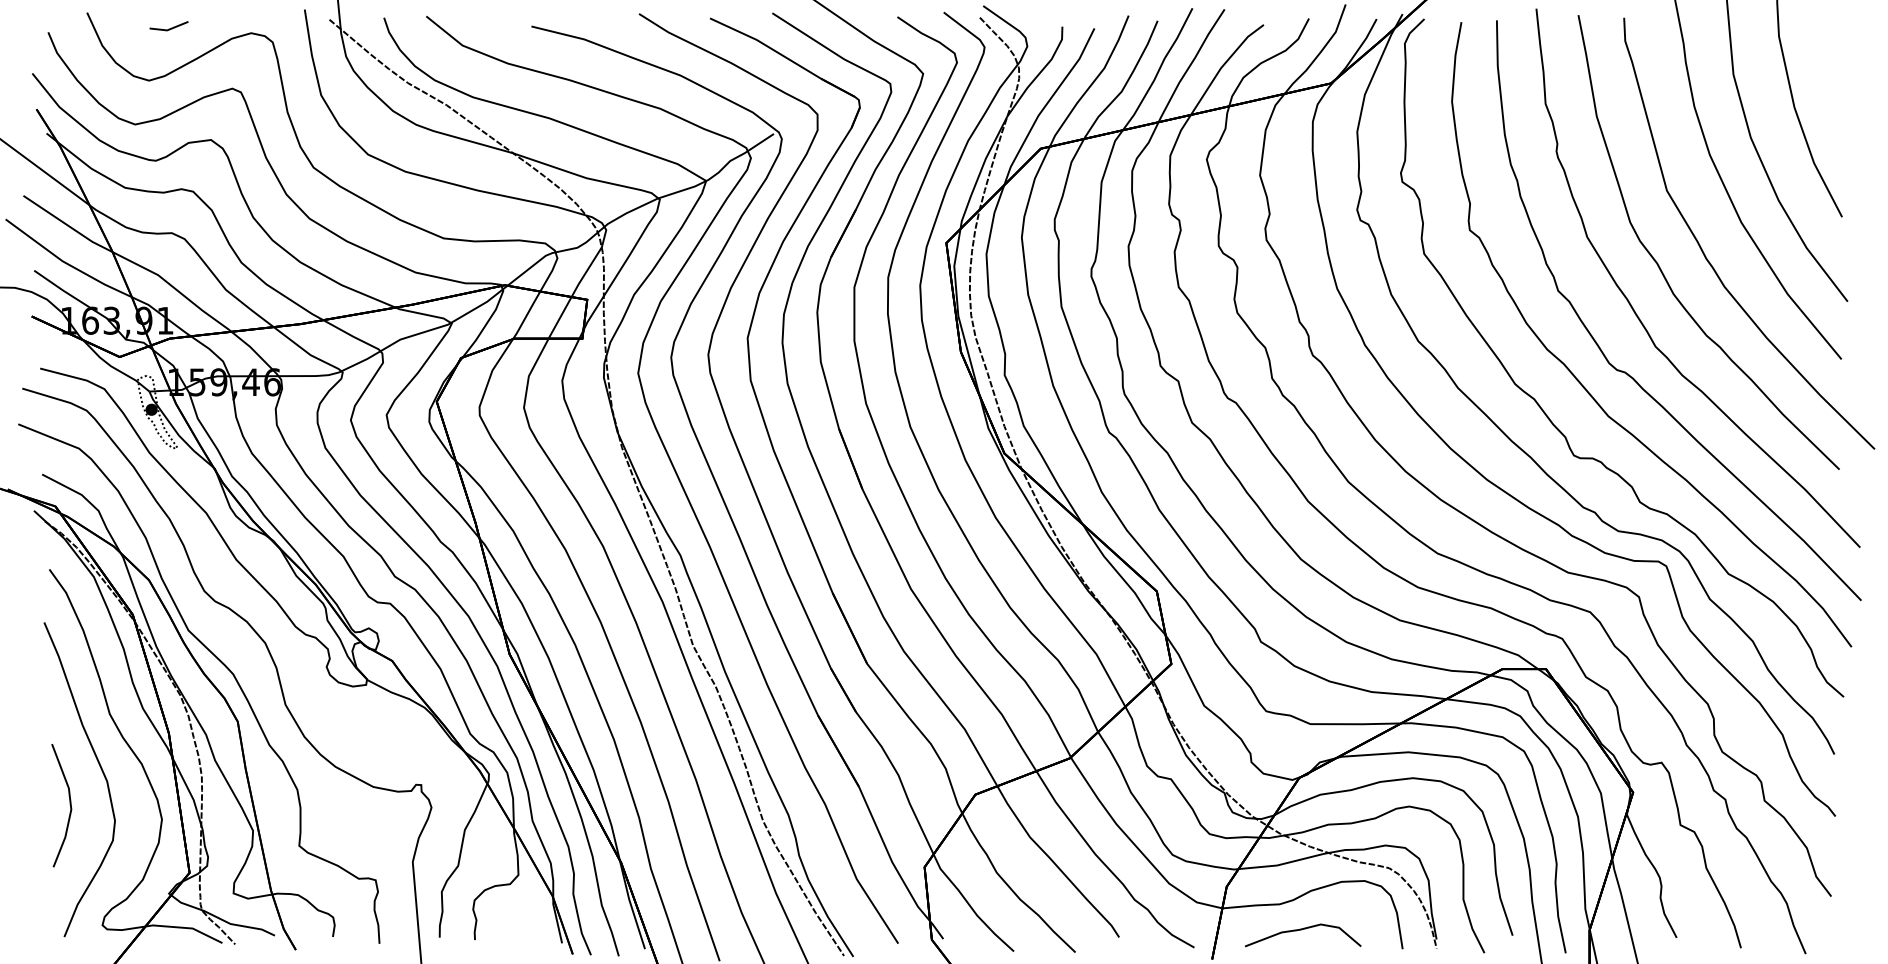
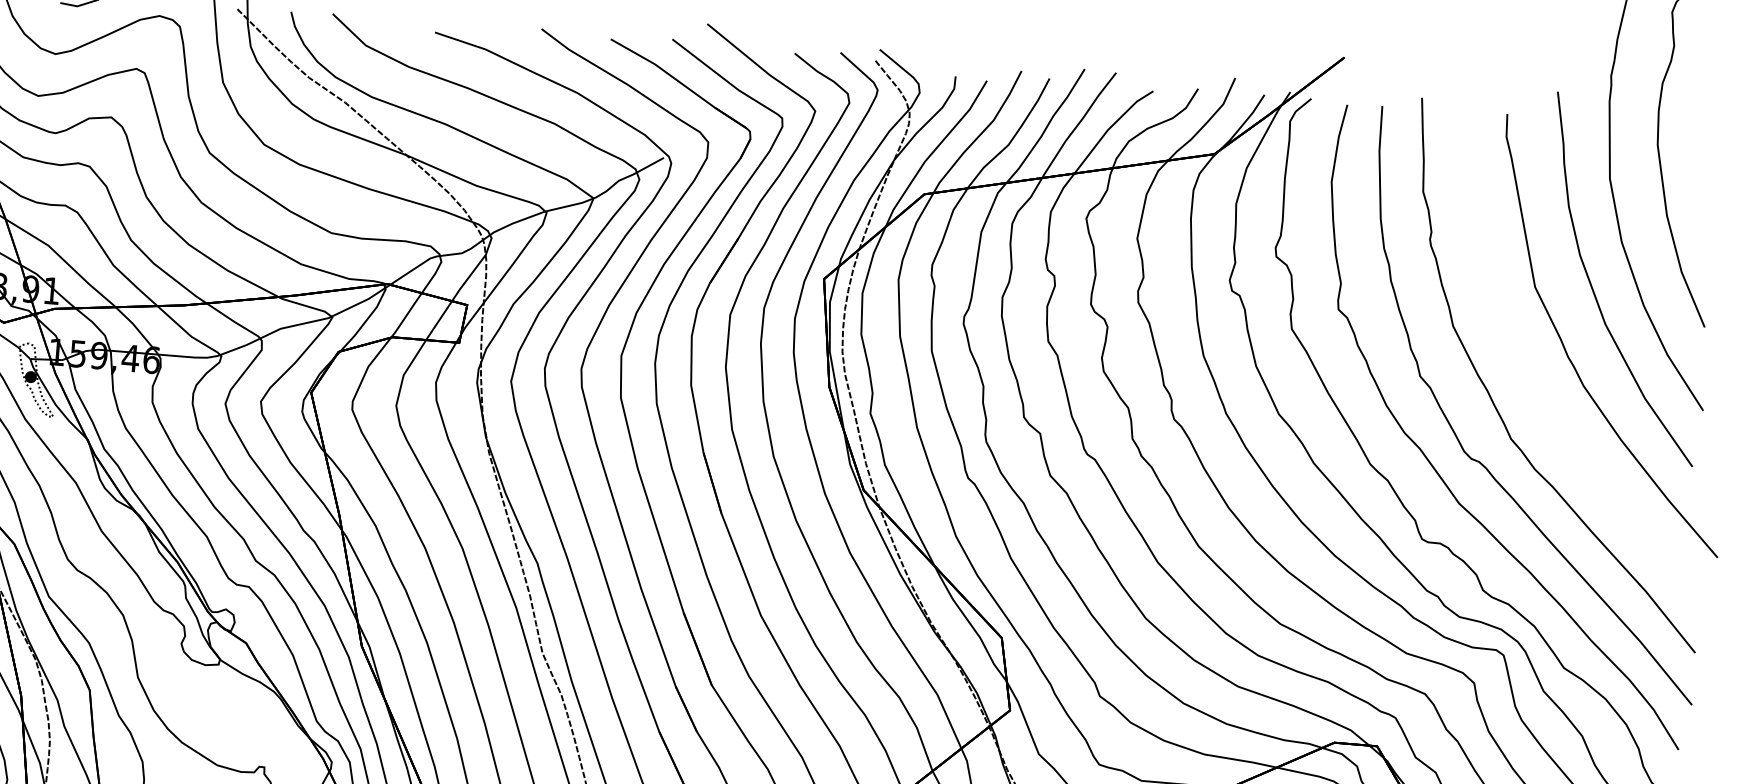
curve: (1663, 272) -> (1524, 366), removed

